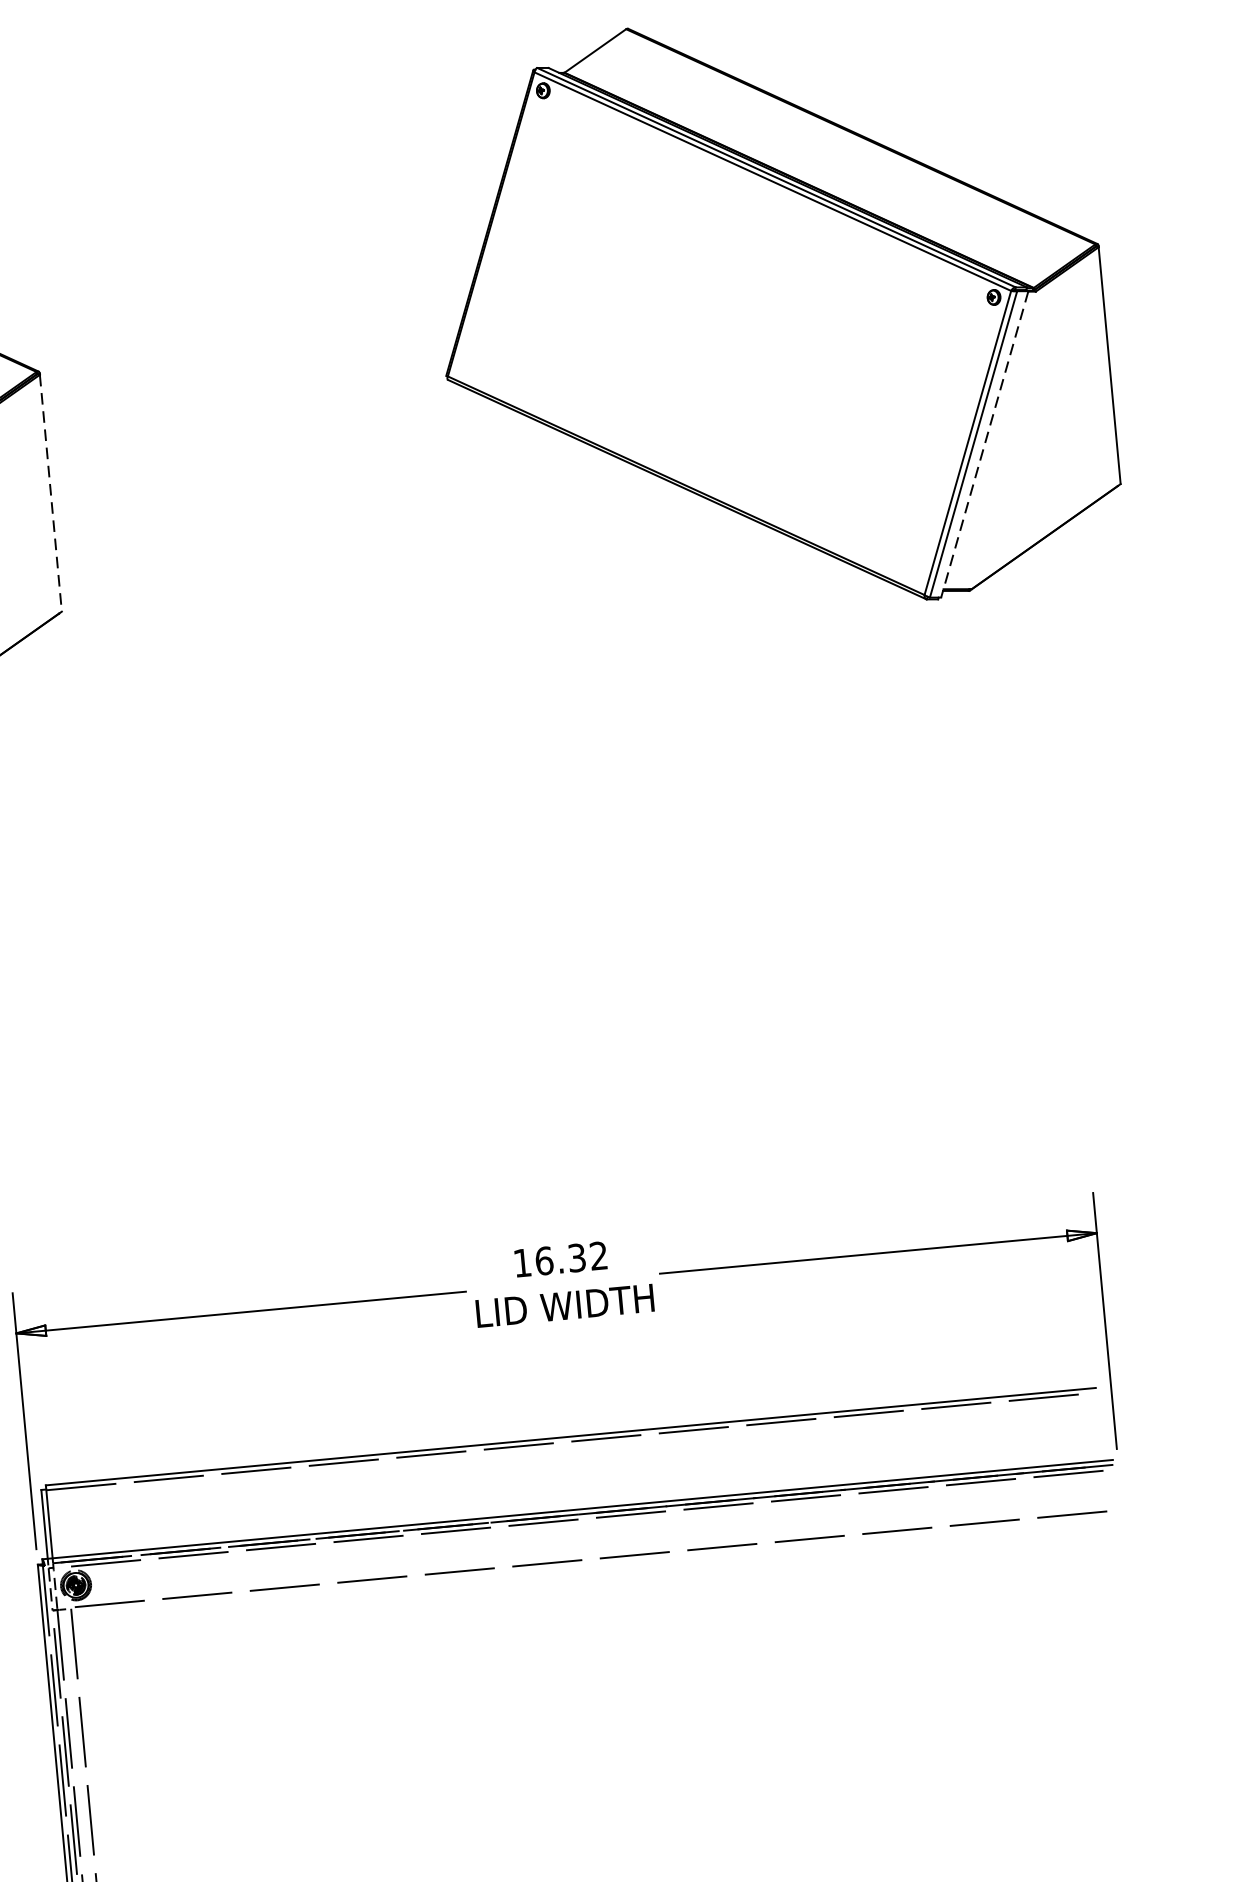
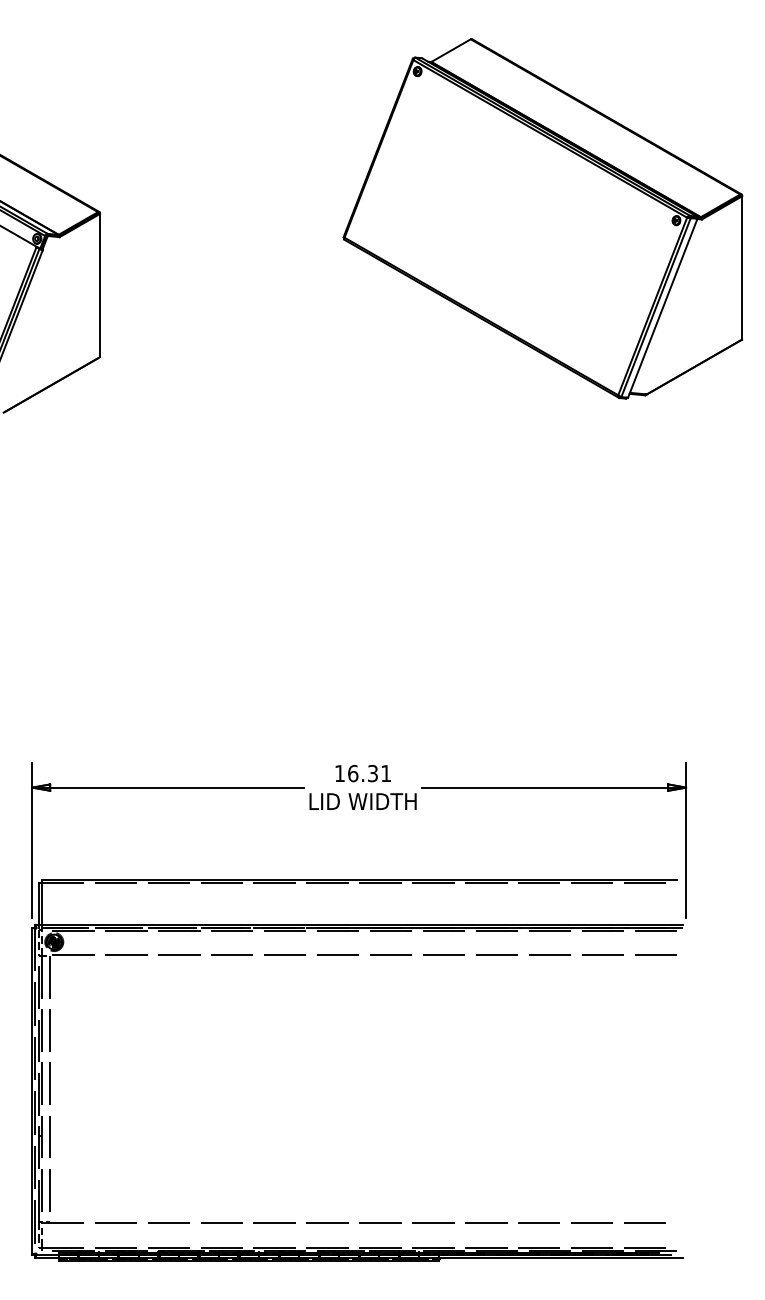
line: (984, 444) -> (662, 308), dashed -> solid
line: (50, 493) -> (99, 285), dashed -> solid
text: (597, 1254) -> (385, 772), 16.32 -> 16.31

